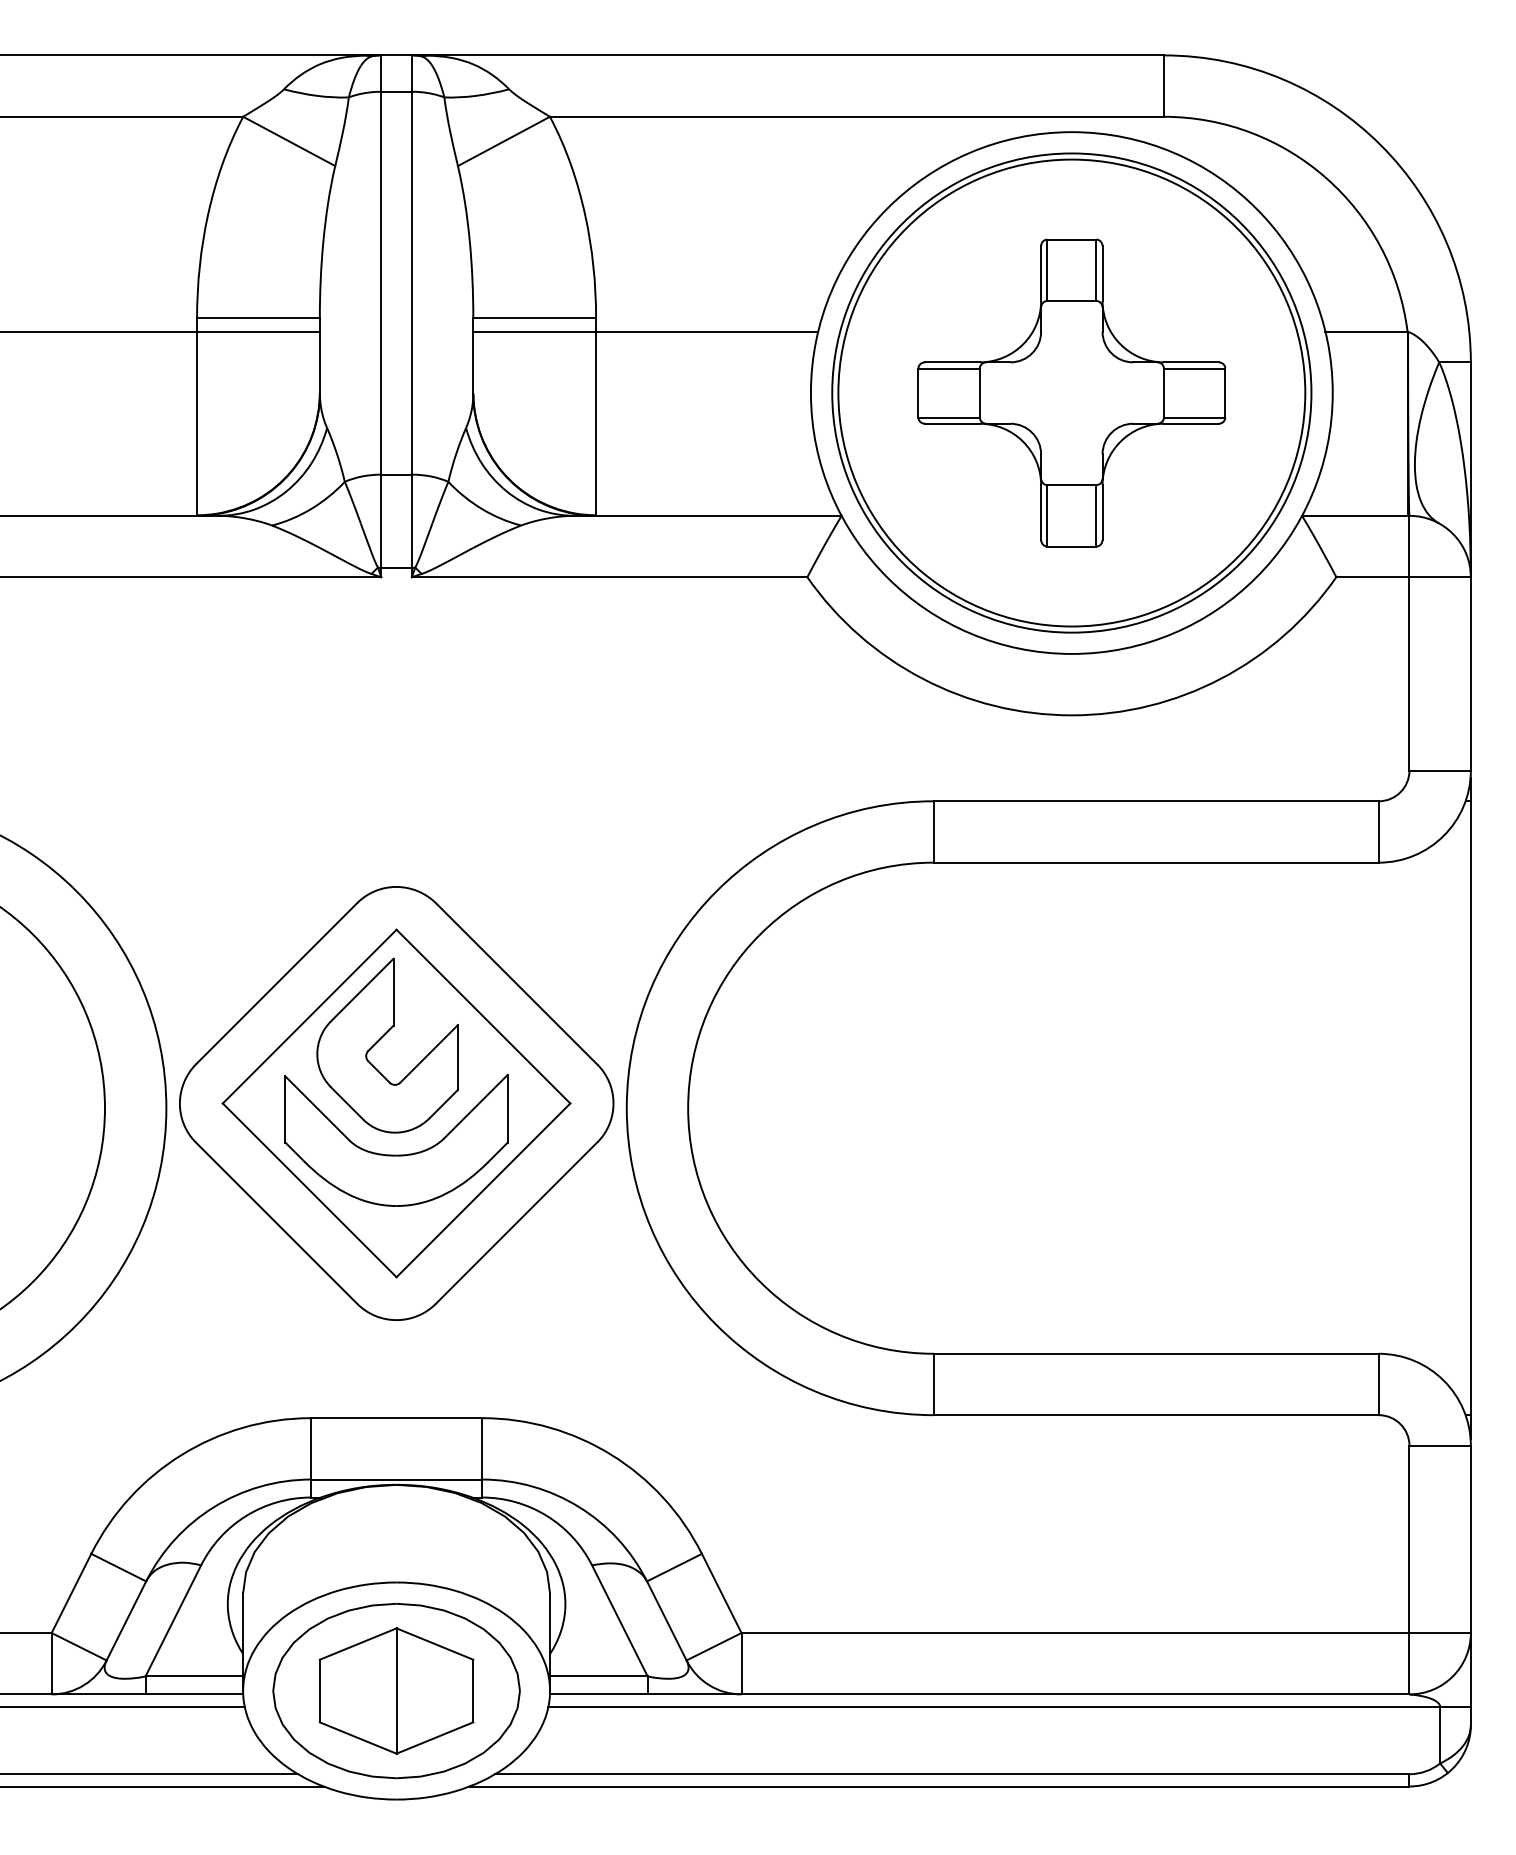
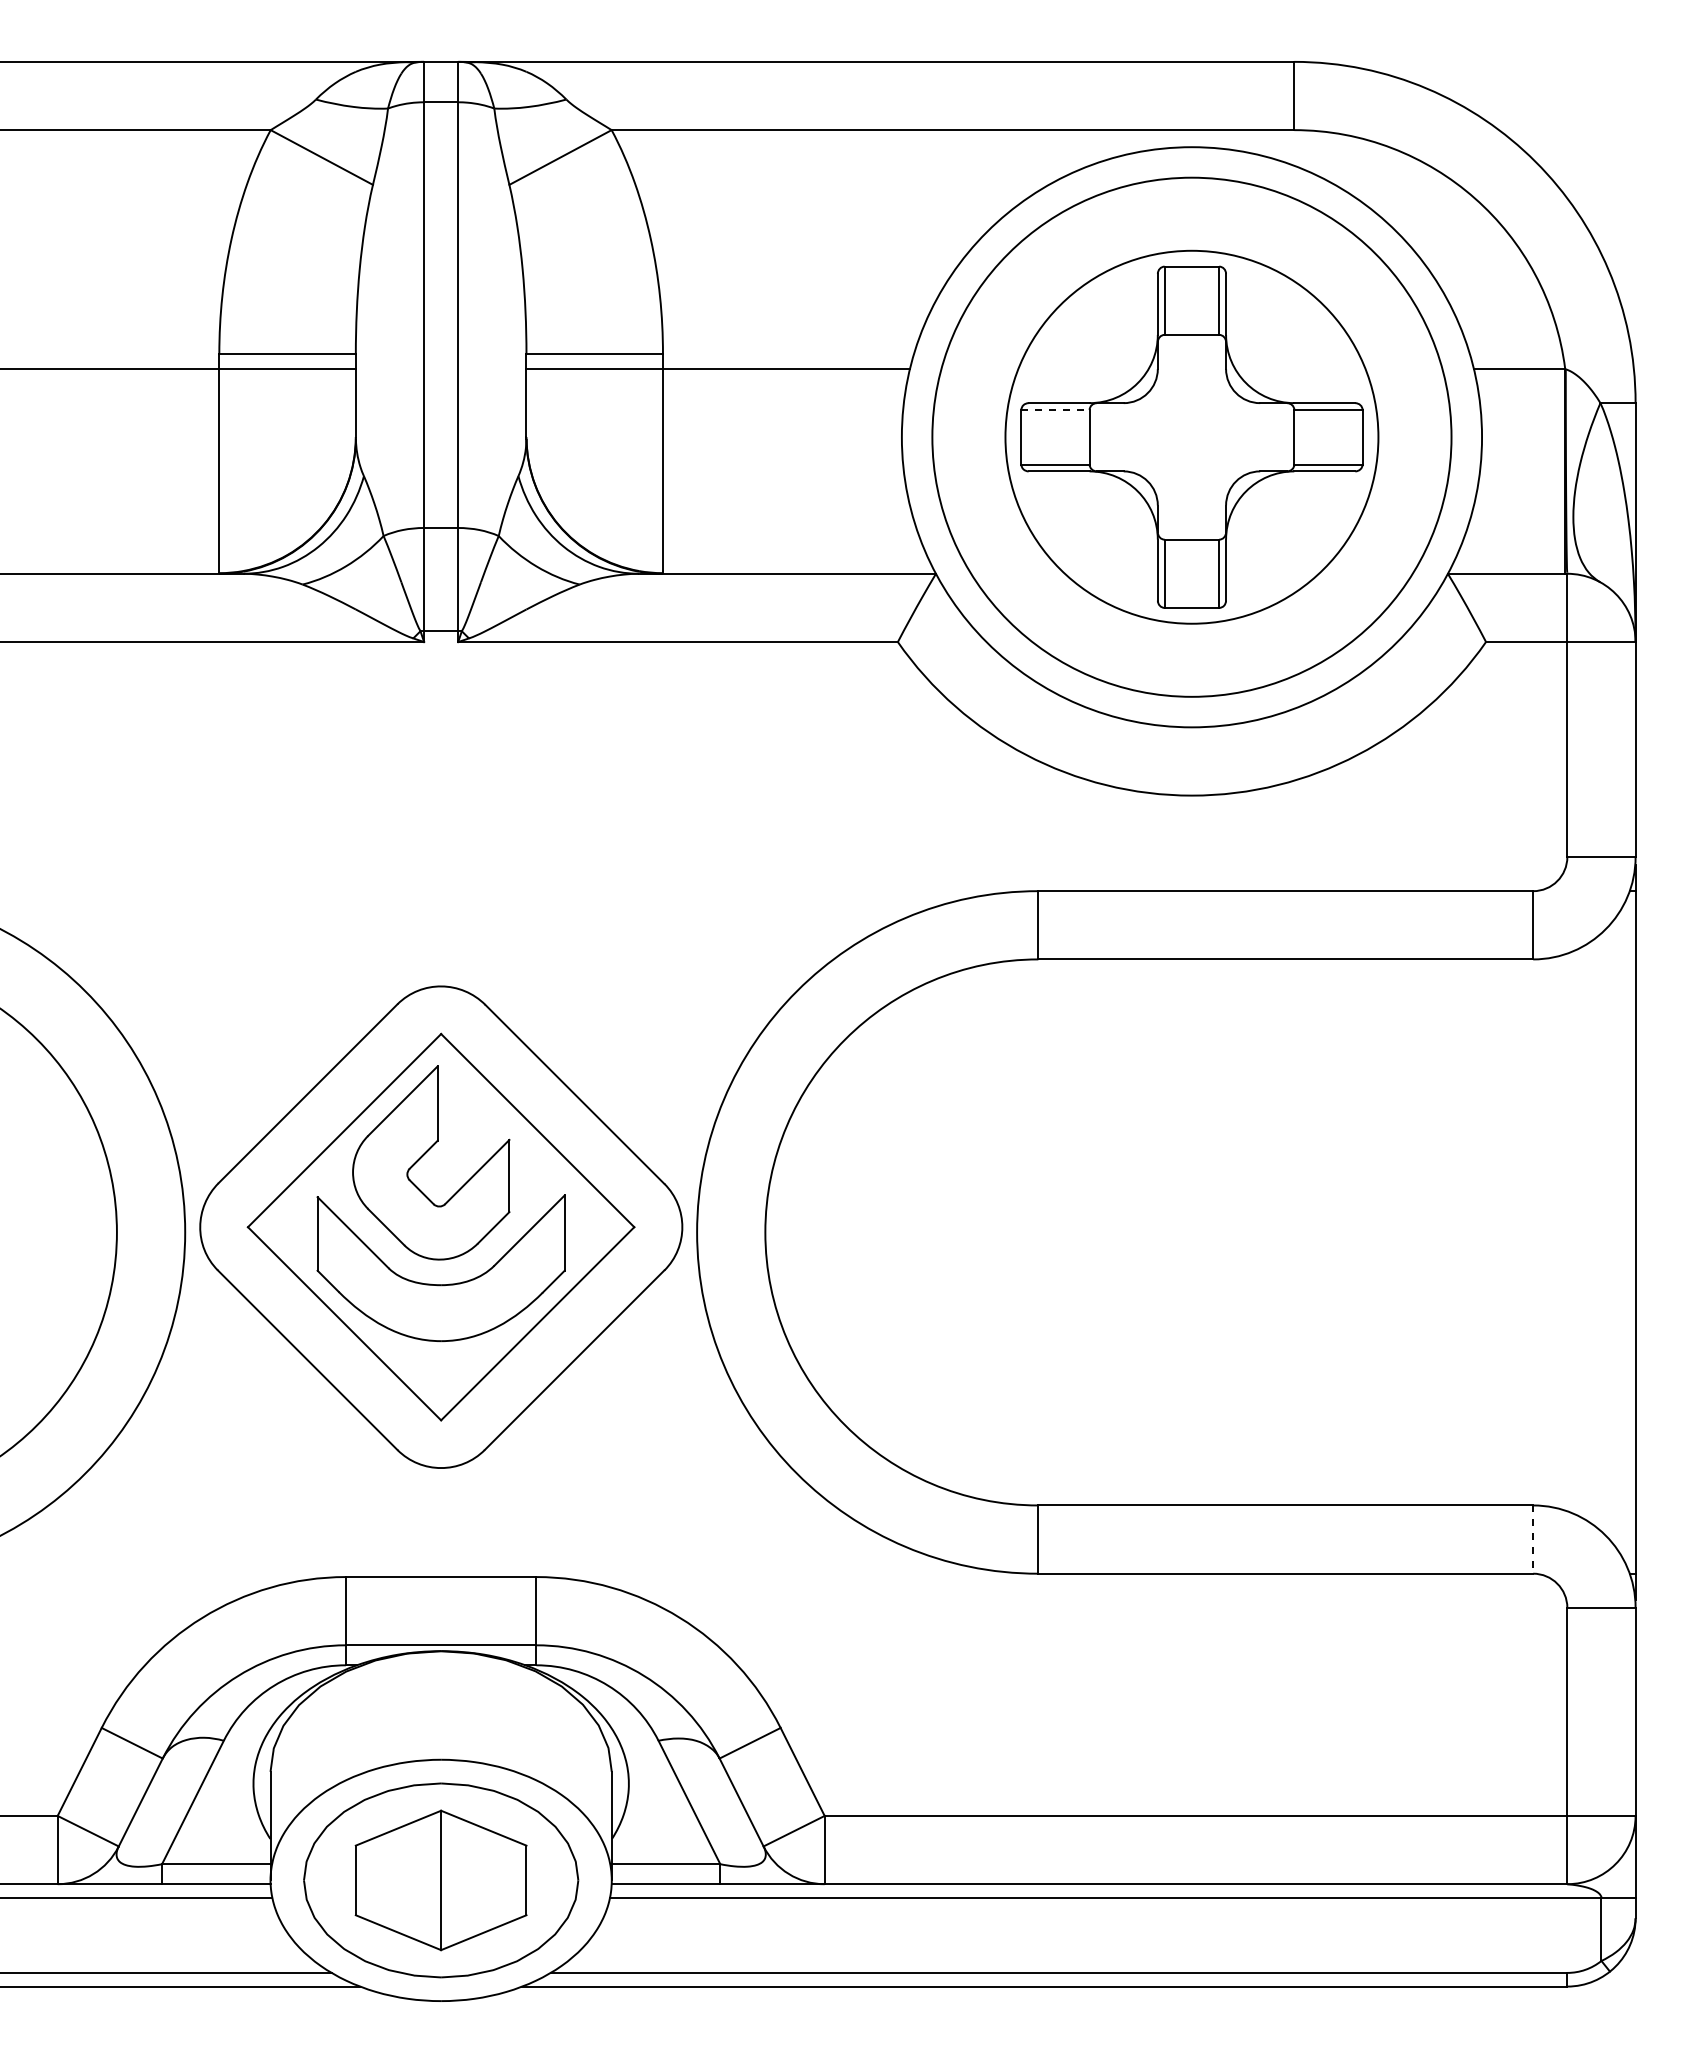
line: (949, 368) -> (1055, 409), solid -> dashed
circle: (1071, 392) -> (1191, 436), size x0.7
line: (1379, 1385) -> (1533, 1540), solid -> dashed

